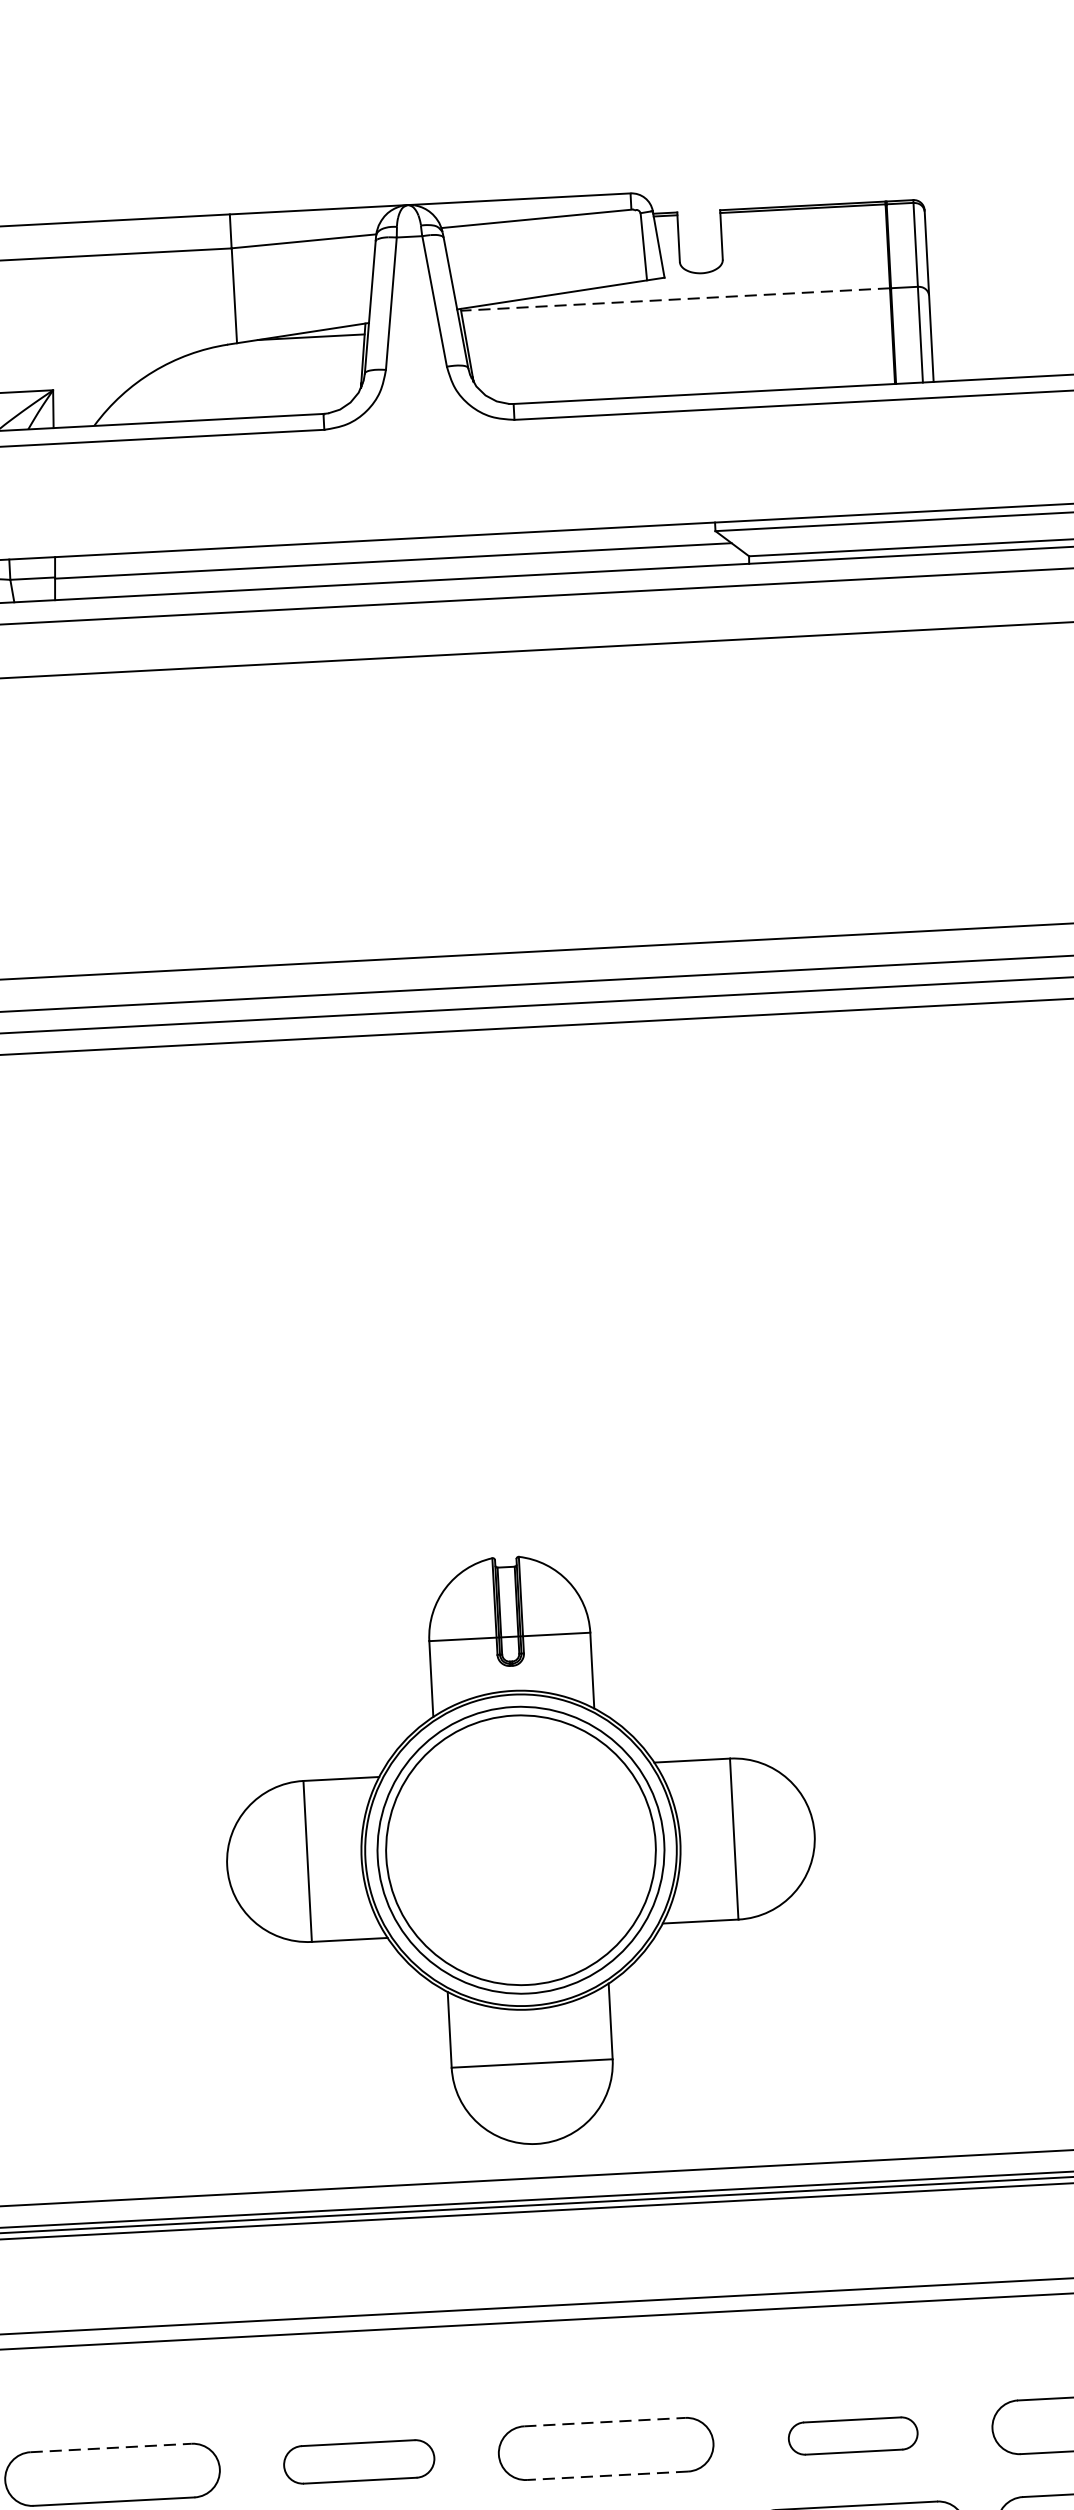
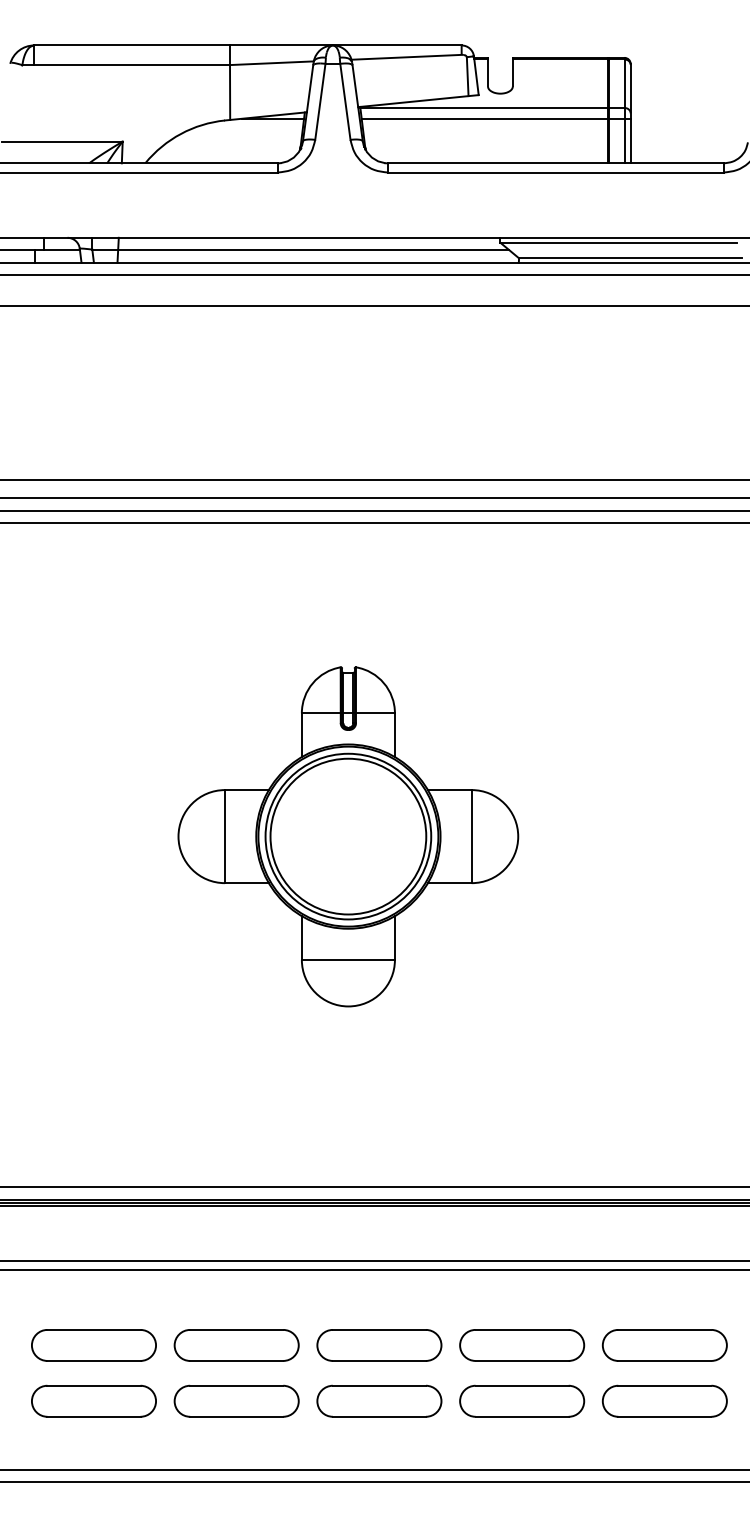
line: (674, 300) -> (483, 108), dashed -> solid
line: (695, 316) -> (495, 118), added
part: (521, 1850) -> (348, 836), moved
line: (604, 2421) -> (379, 1329), dashed -> solid
part: (853, 2436) -> (522, 1345), size x1.67
line: (110, 2447) -> (93, 1329), dashed -> solid
part: (359, 2462) -> (236, 1345), size x1.43
line: (607, 2474) -> (379, 1360), dashed -> solid

